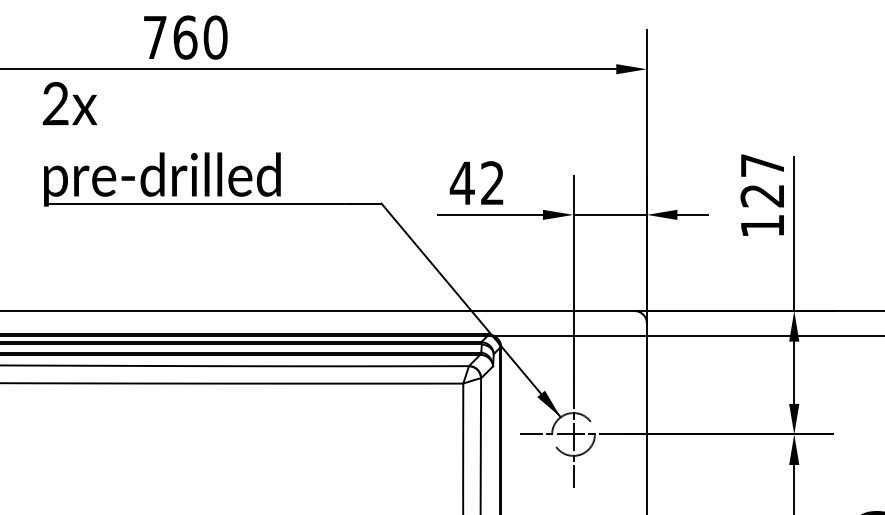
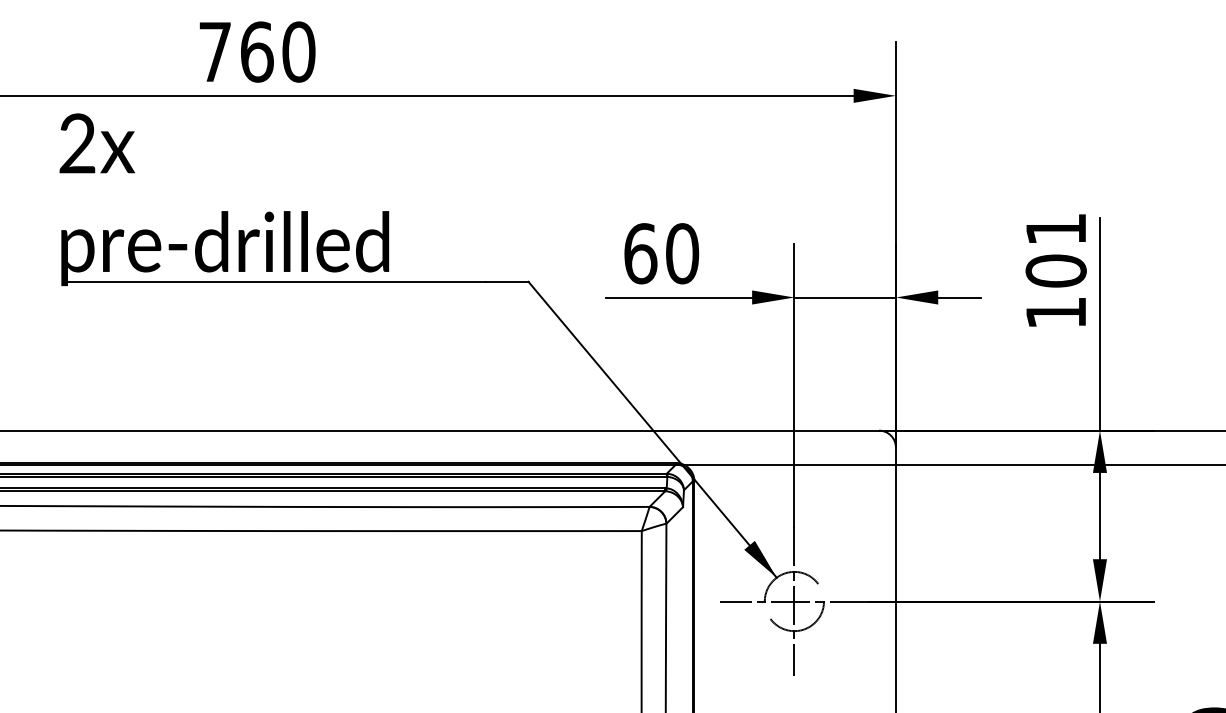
text: (762, 180) -> (1055, 250), 127 -> 101
text: (477, 183) -> (661, 253), 42 -> 60

